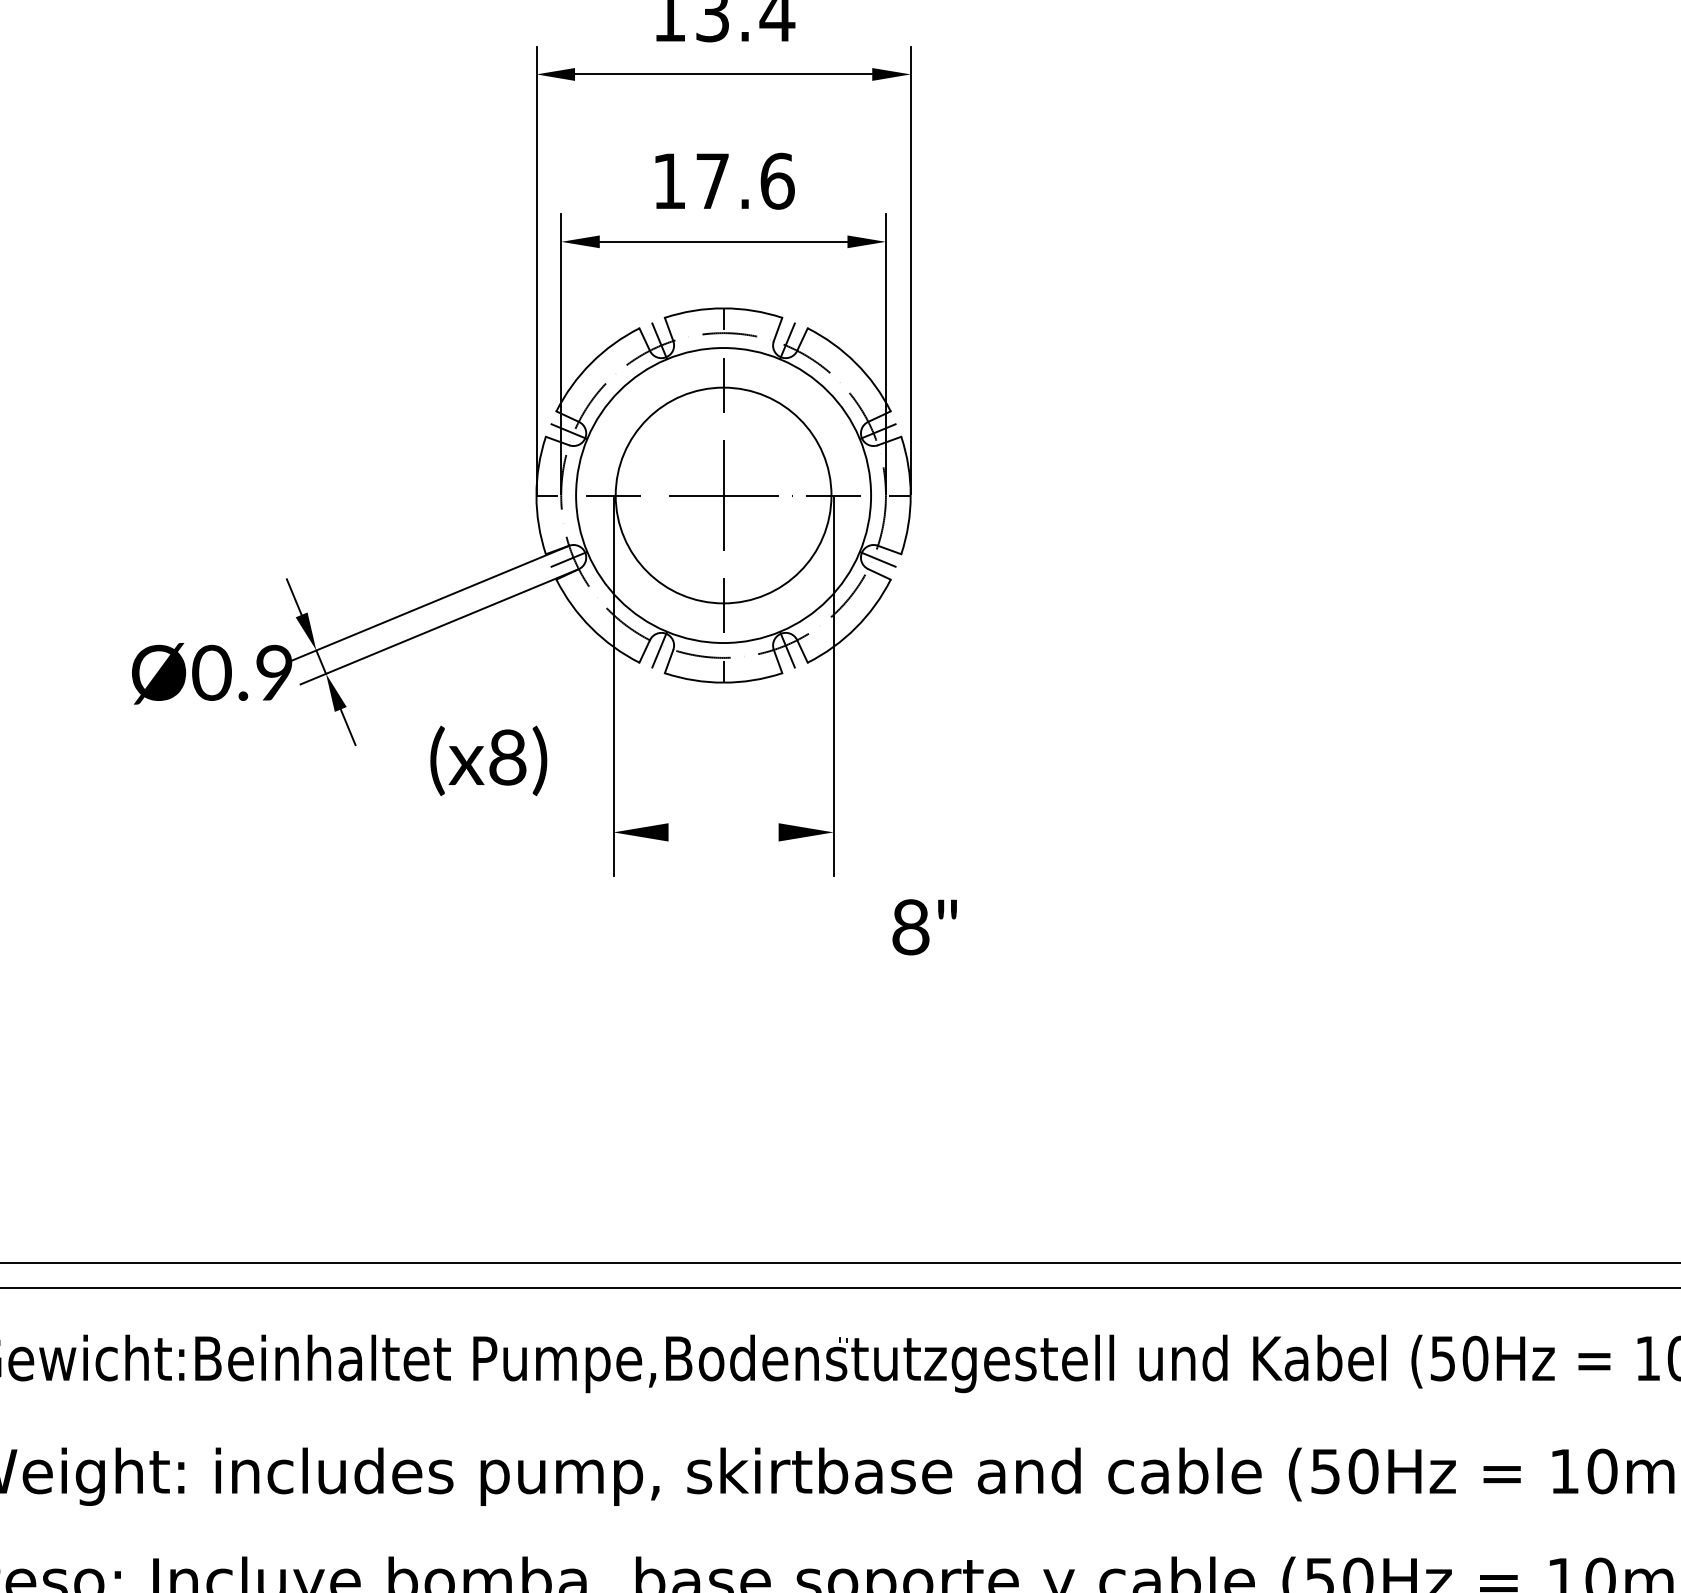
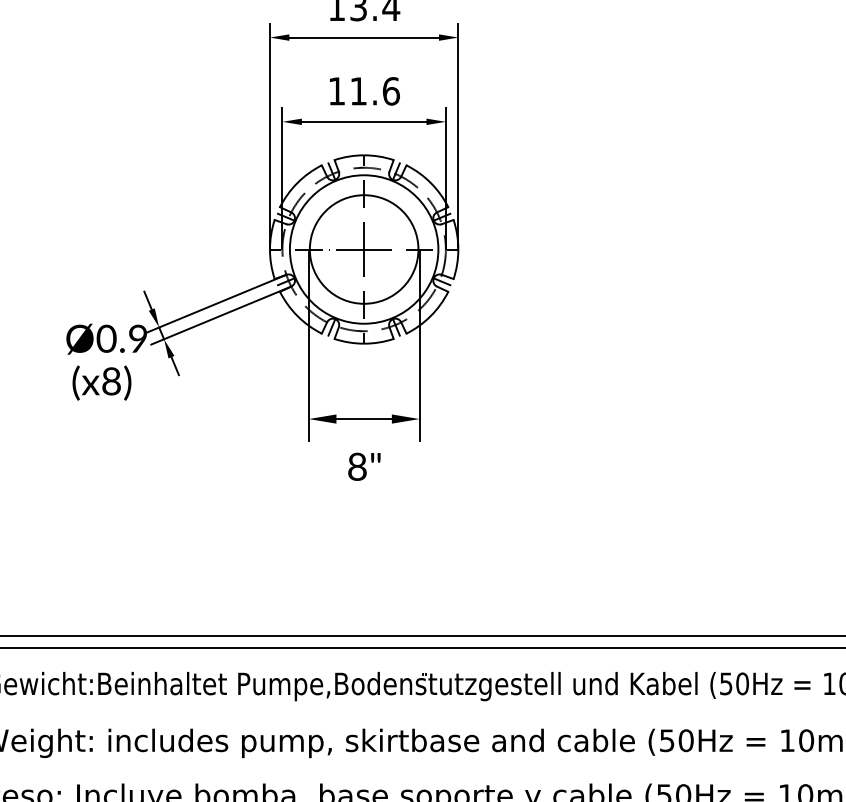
text: (712, 181) -> (358, 91), 17.6 -> 11.6
text: (487, 759) -> (101, 382), moved
line: (722, 833) -> (363, 419), added
text: (924, 926) -> (364, 466), moved

